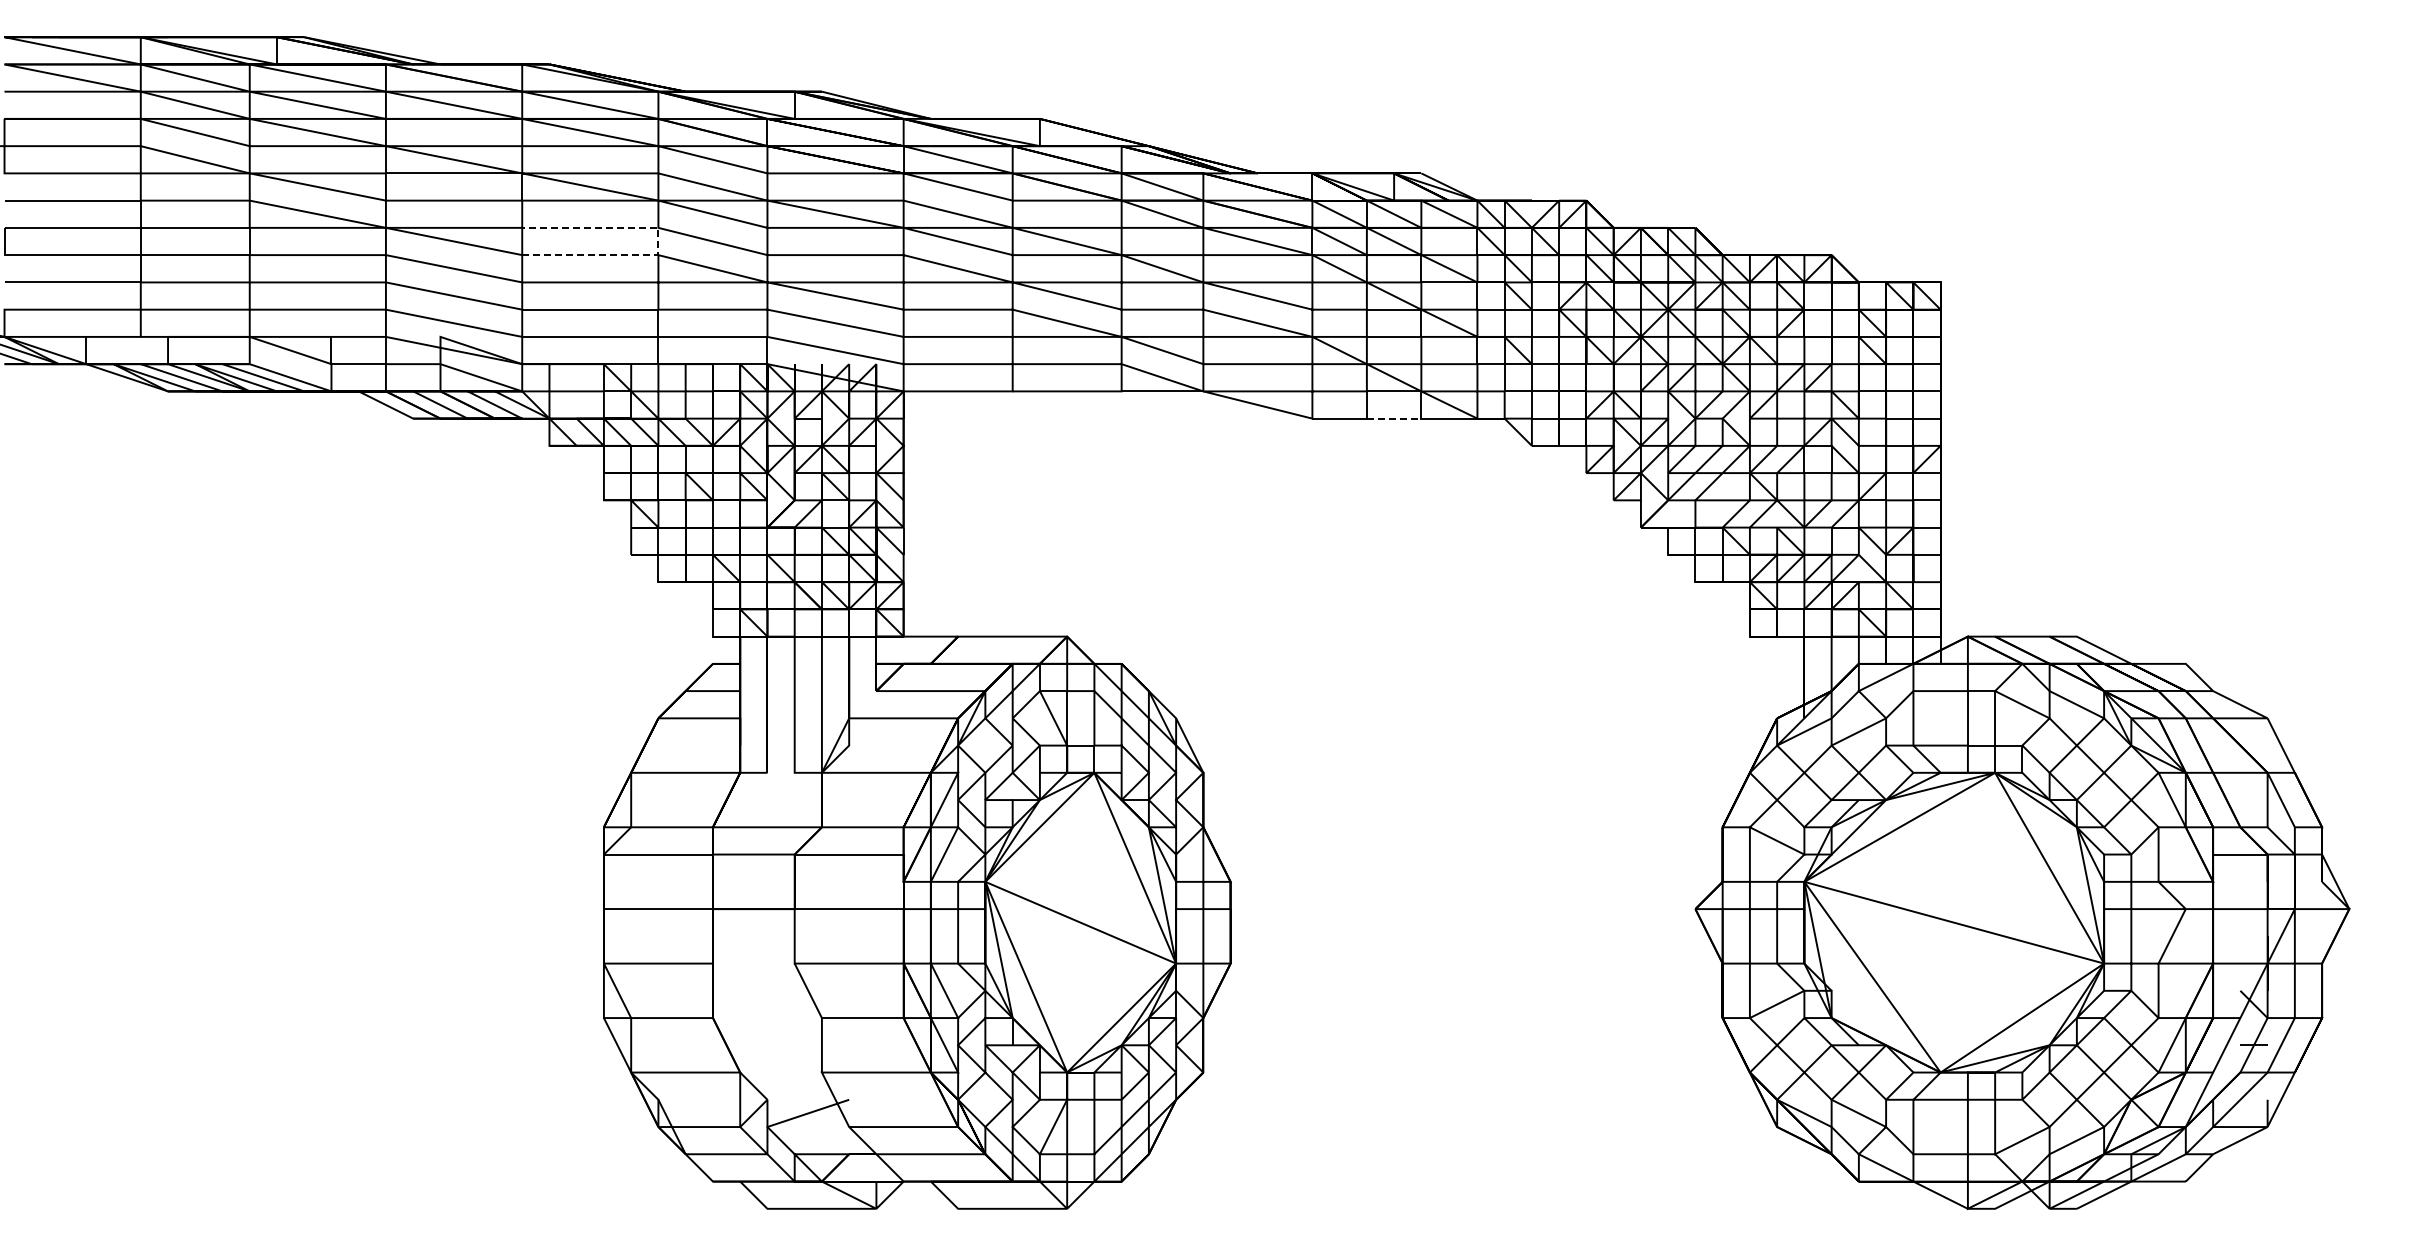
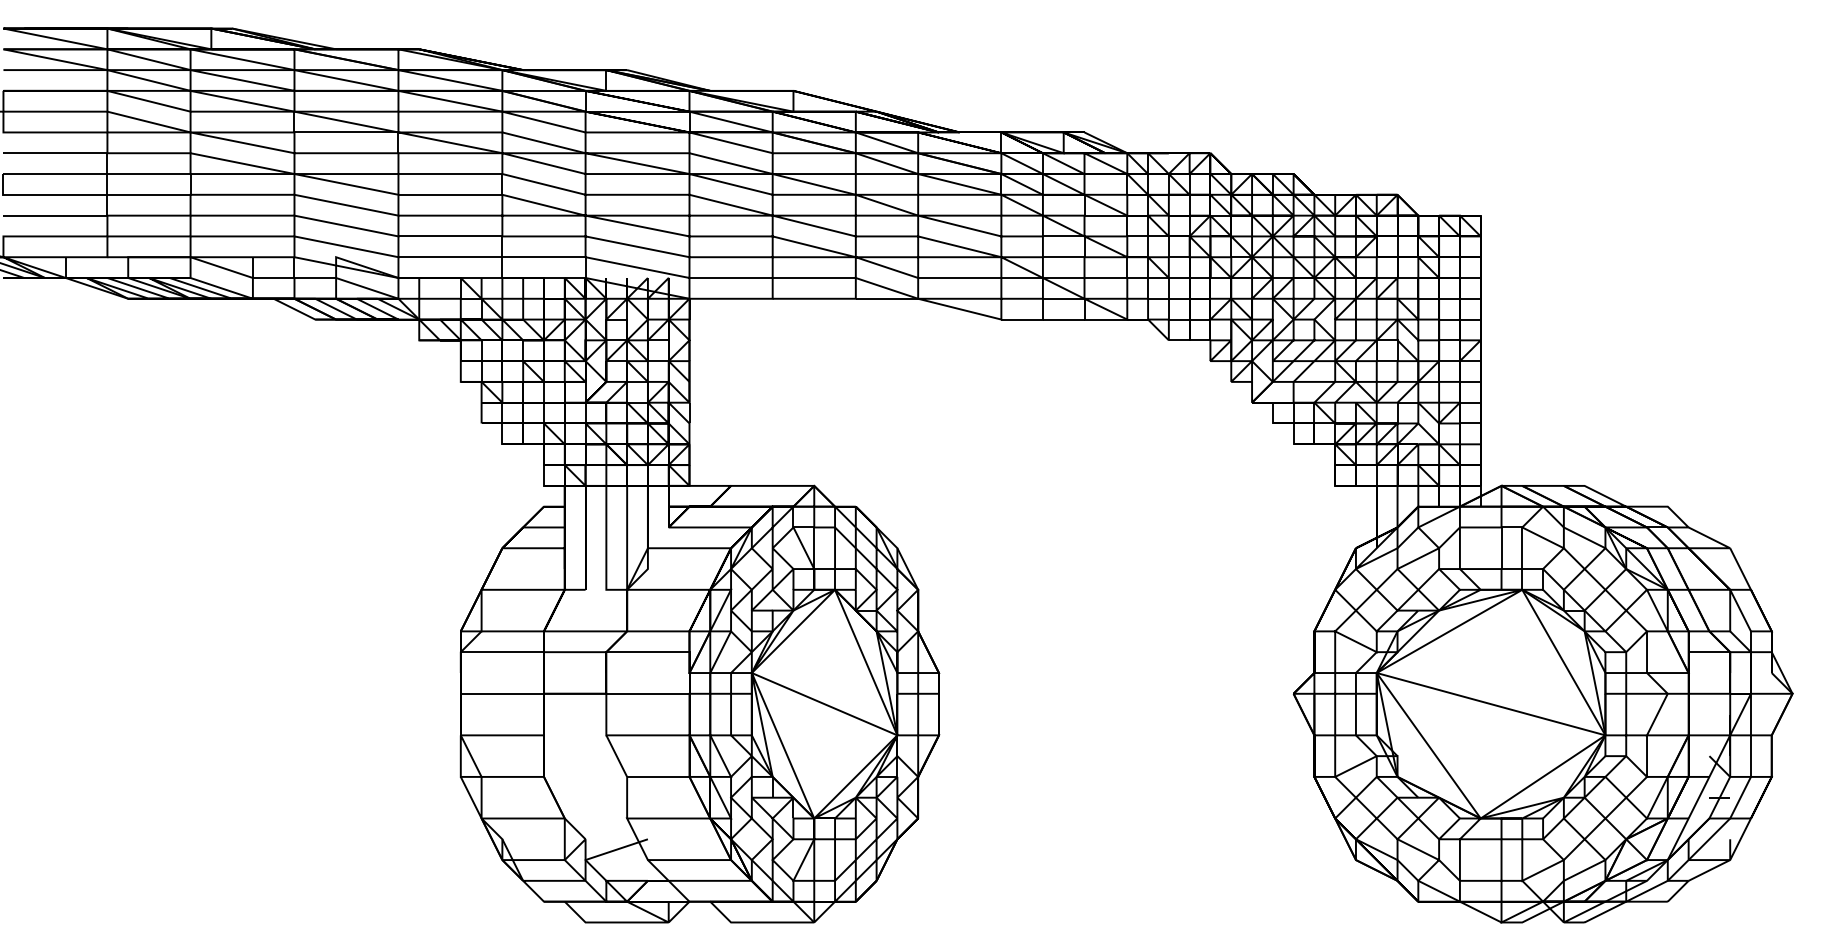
line: (658, 241) -> (502, 184), dashed -> solid
line: (1394, 418) -> (1064, 319), dashed -> solid

